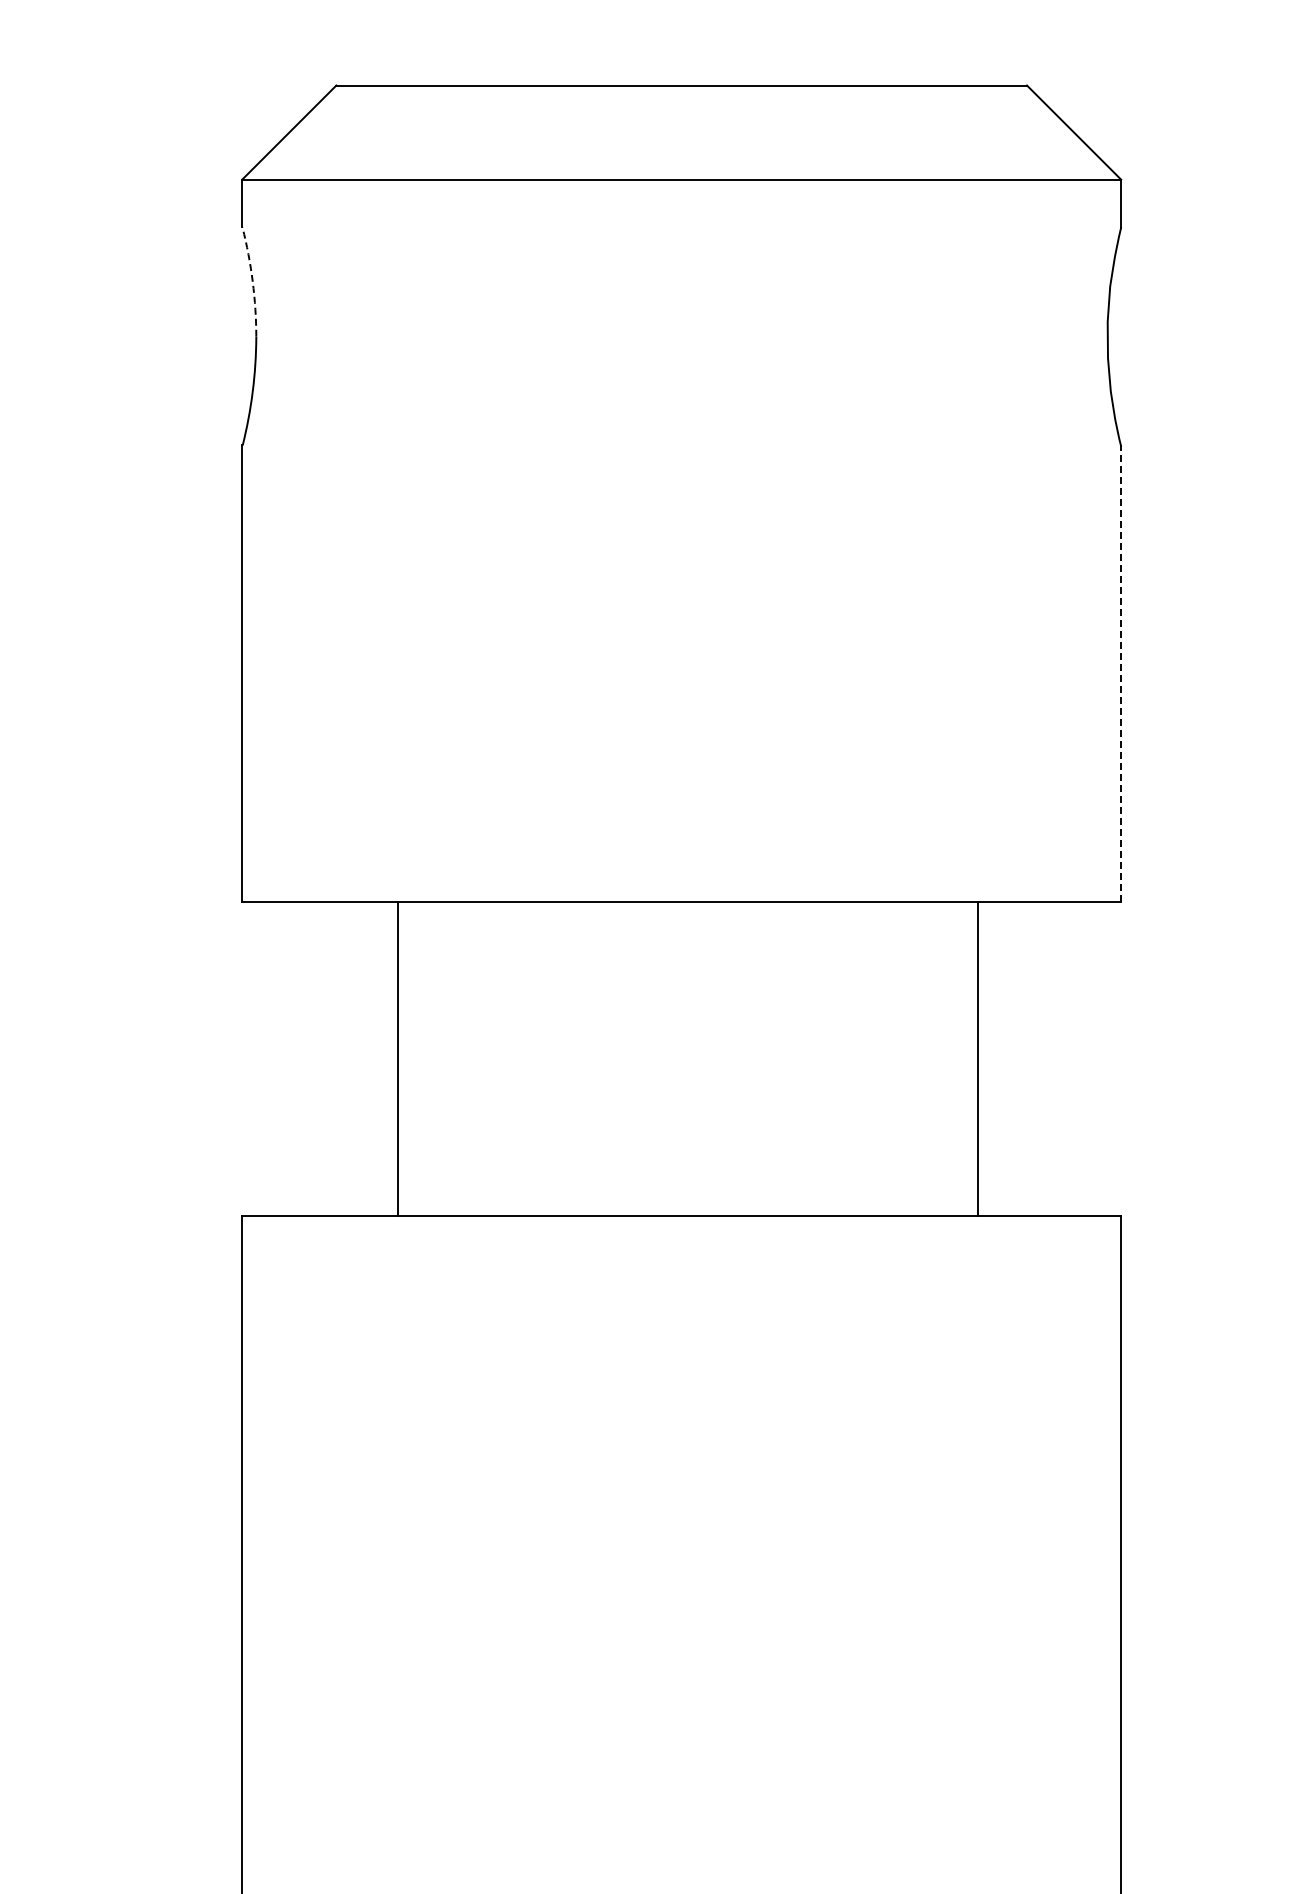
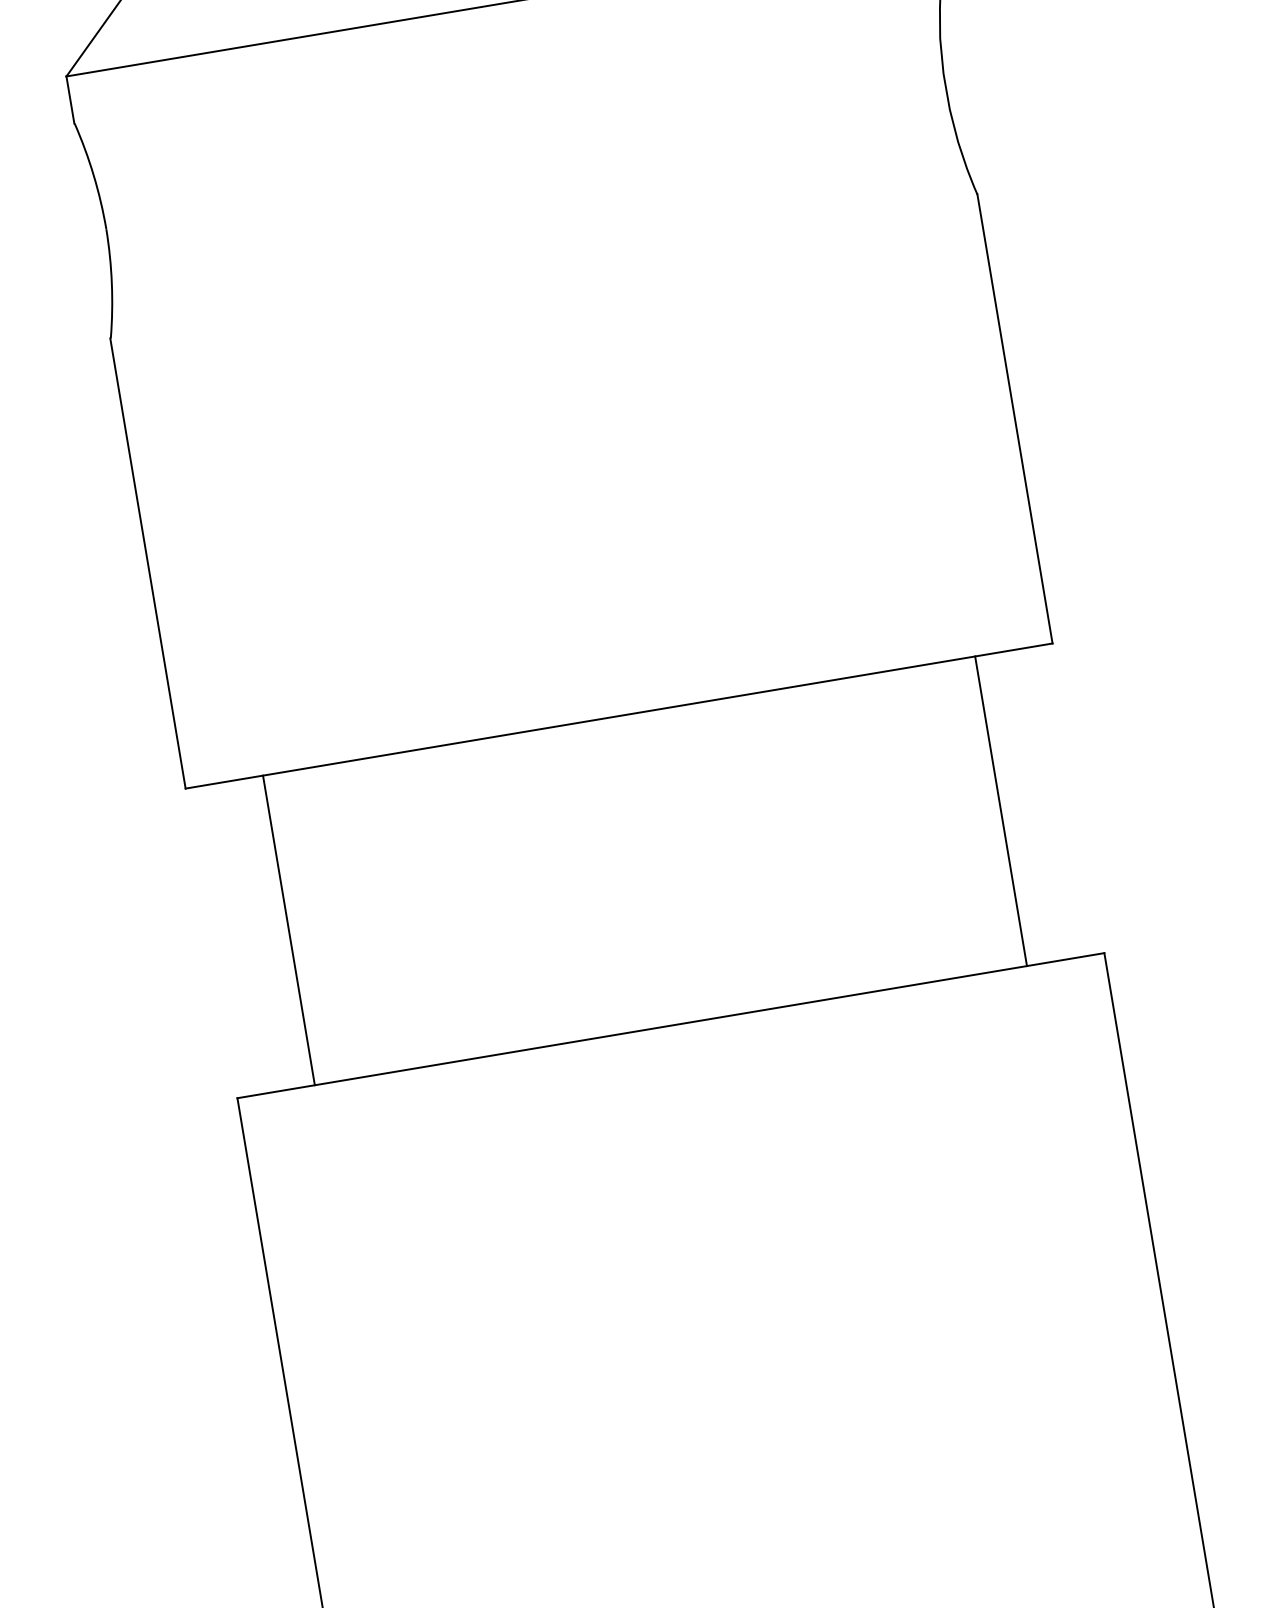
arc: (252, 281) -> (93, 175), dashed -> solid
line: (1121, 673) -> (1015, 418), dashed -> solid
line: (397, 1058) -> (288, 930), moved
line: (977, 1058) -> (1000, 811), moved

